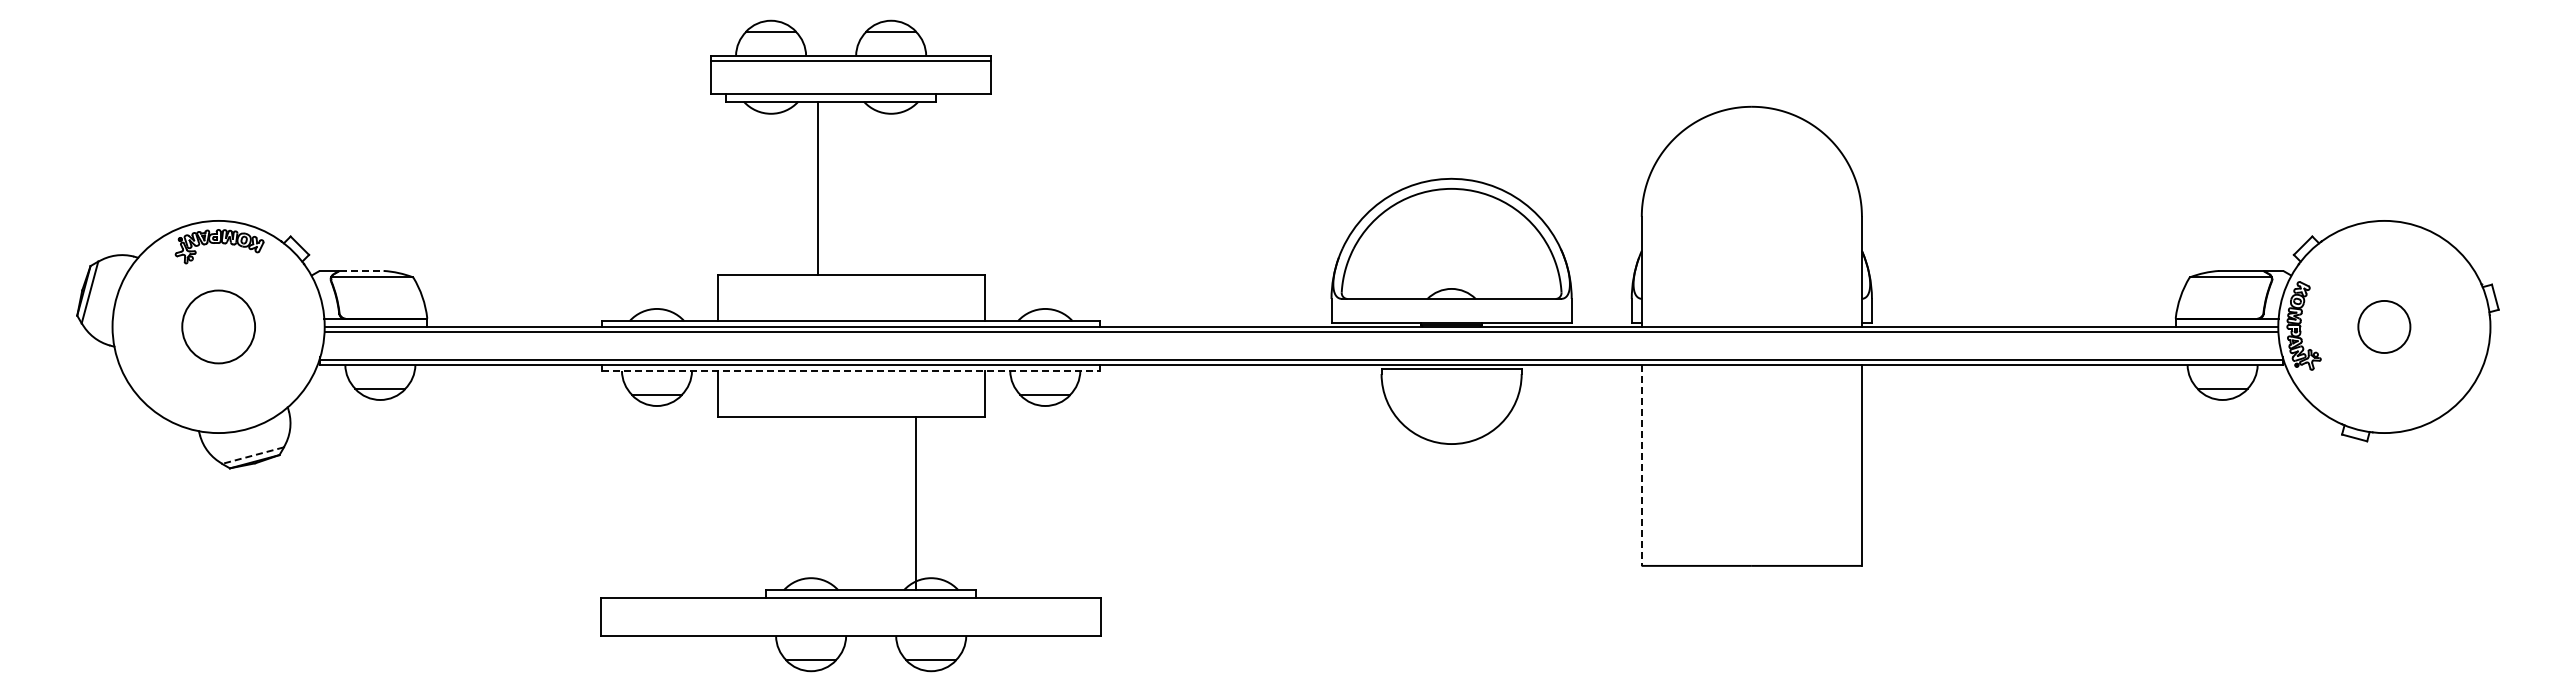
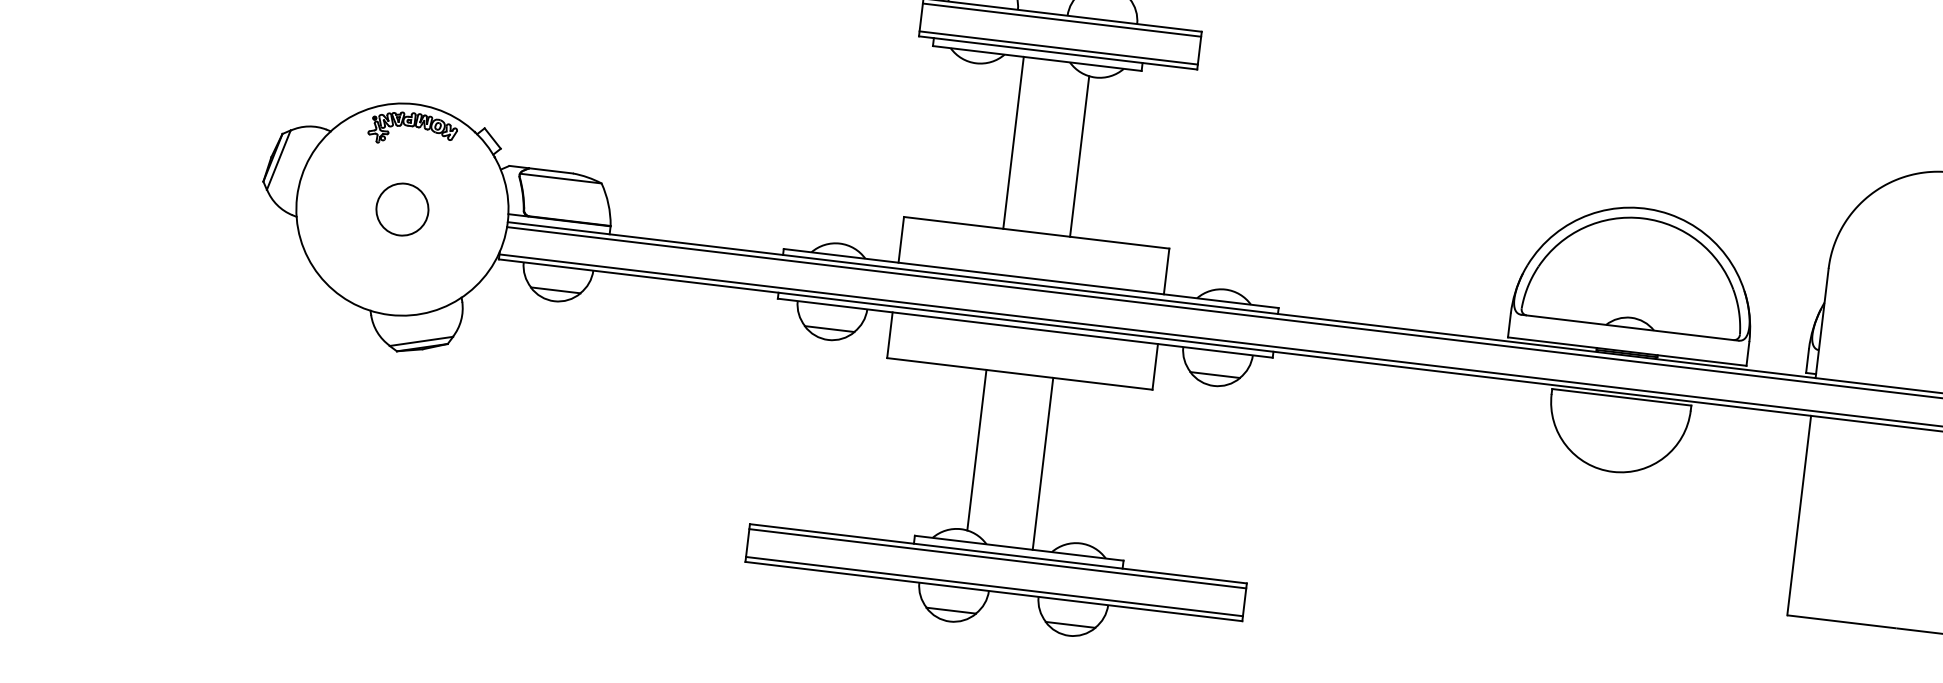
line: (851, 88) -> (1059, 47), added
line: (884, 193) -> (1079, 155), added
line: (361, 270) -> (551, 170), dashed -> solid
circle: (218, 326) -> (402, 209), size x0.71
line: (851, 371) -> (1025, 328), dashed -> solid
line: (252, 455) -> (420, 341), dashed -> solid
line: (1641, 465) -> (1798, 515), dashed -> solid
line: (817, 497) -> (976, 449), added
line: (915, 503) -> (1042, 463), moved
line: (850, 603) -> (997, 558), added
line: (850, 631) -> (993, 586), added

